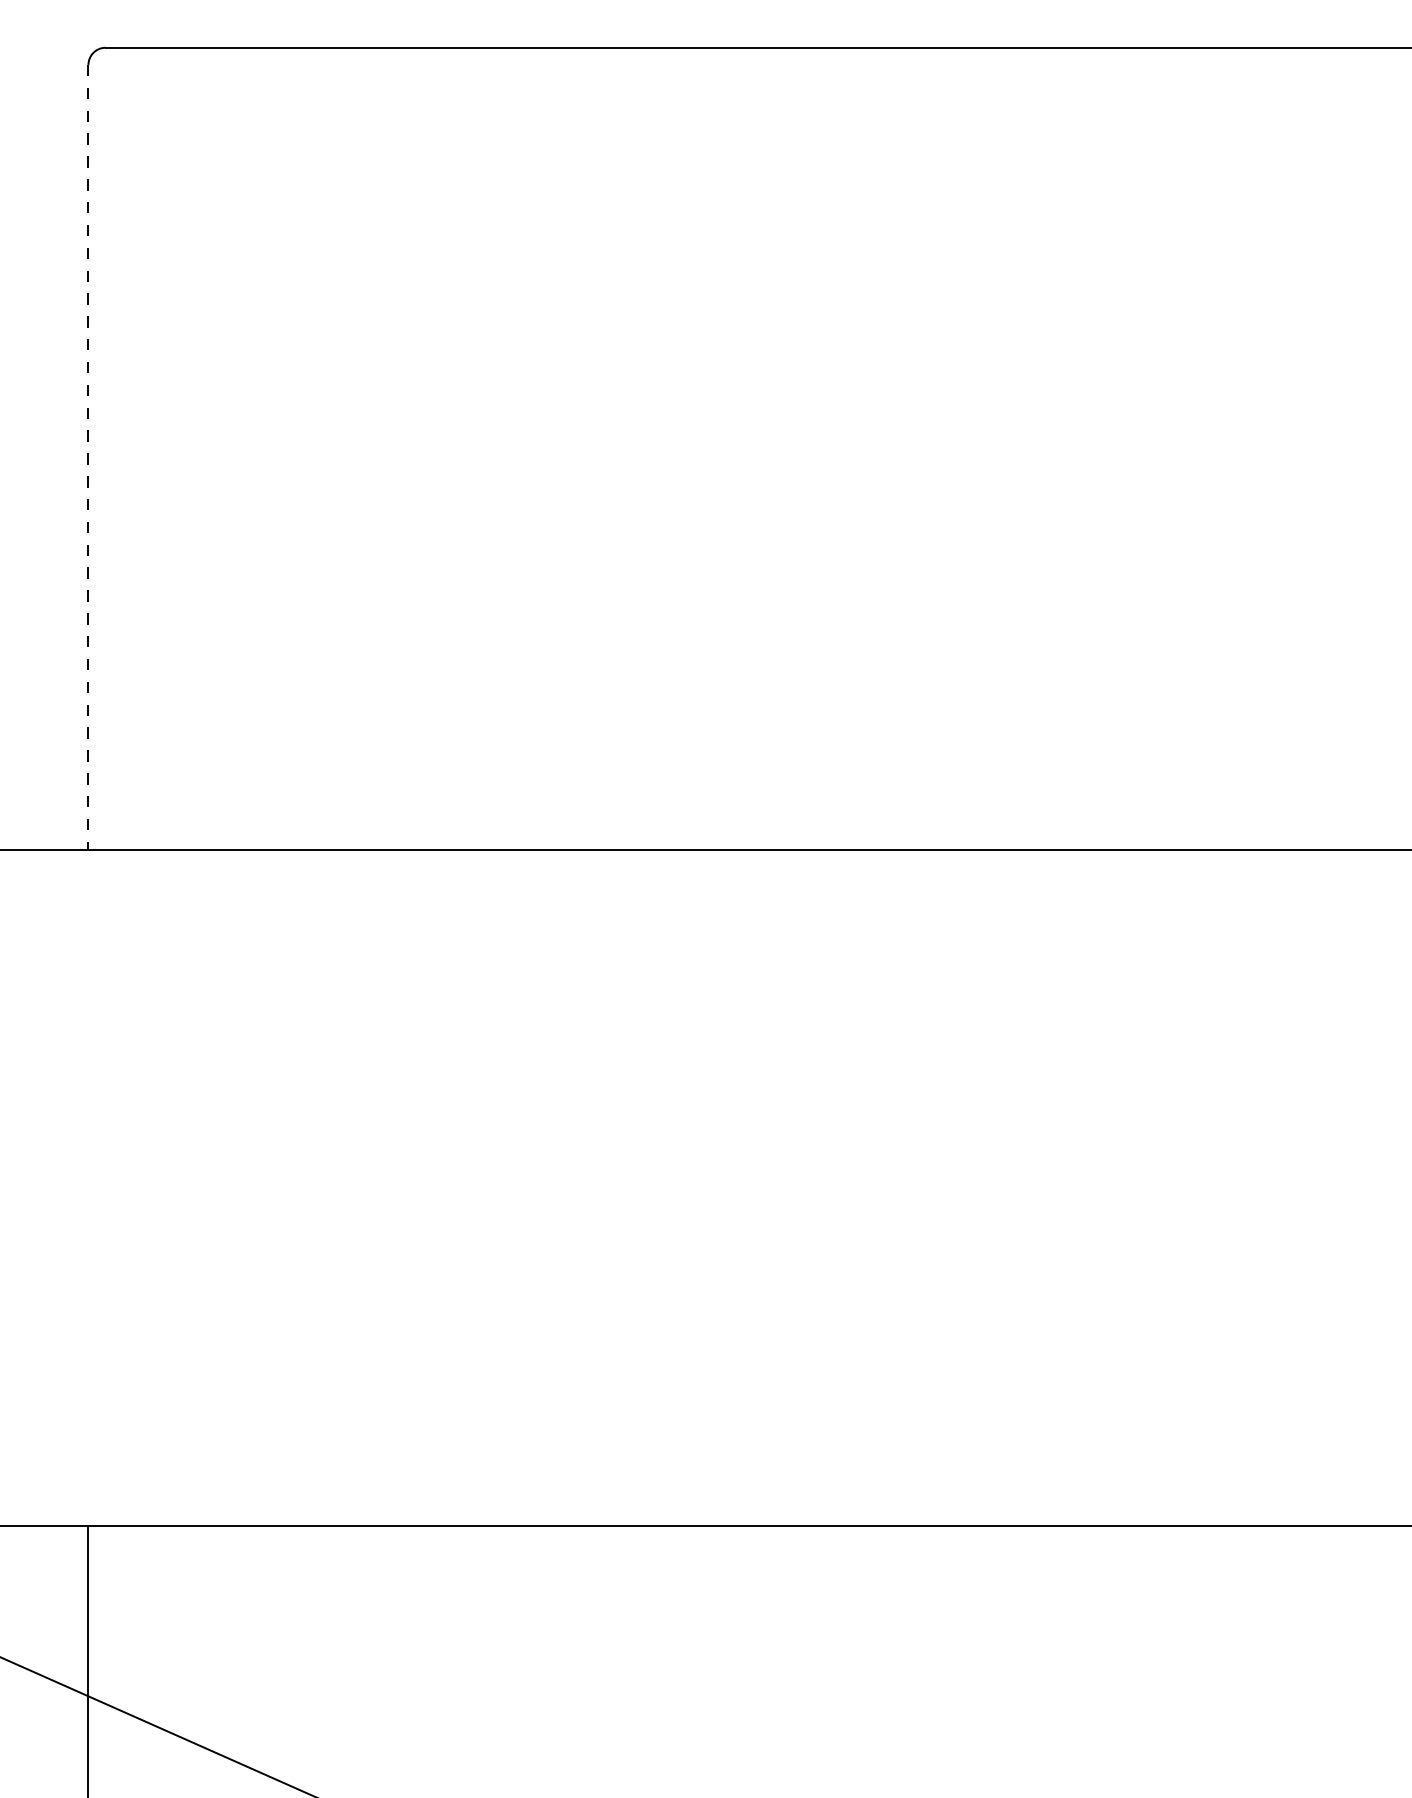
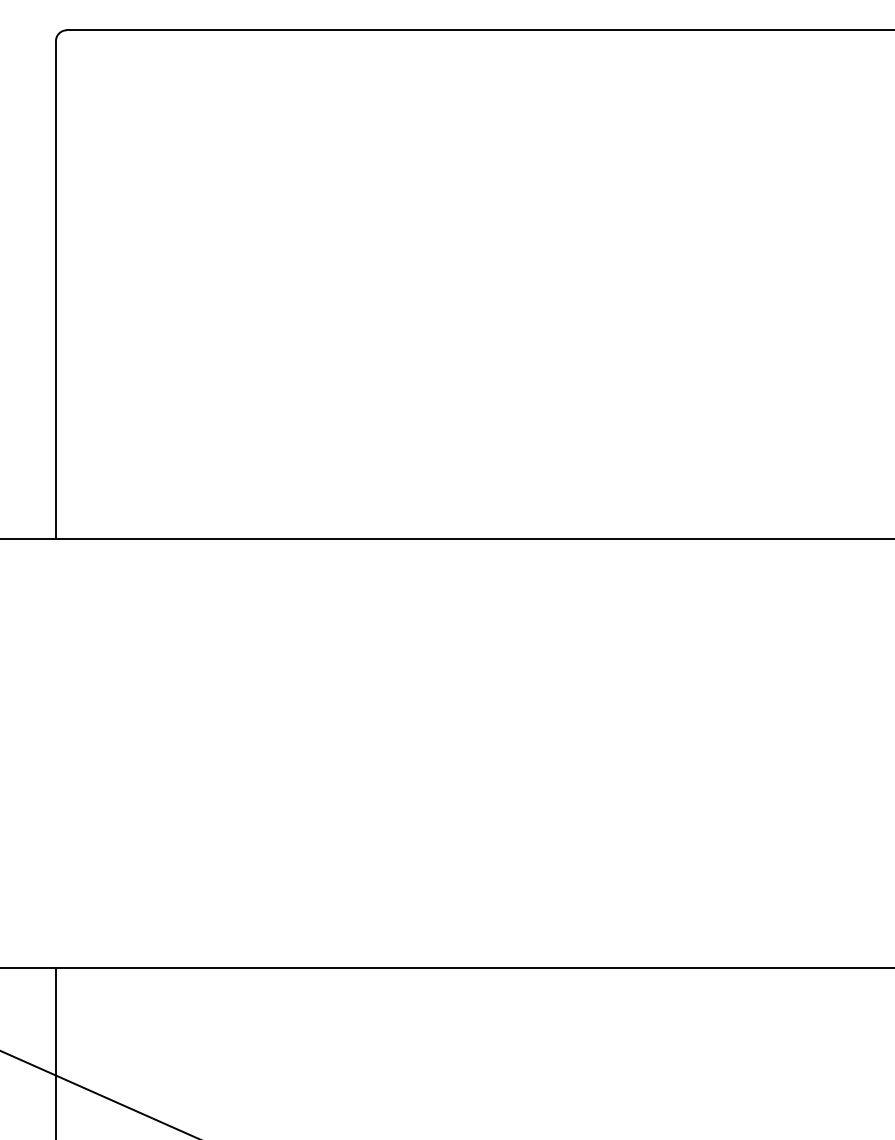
line: (87, 458) -> (55, 290), dashed -> solid

